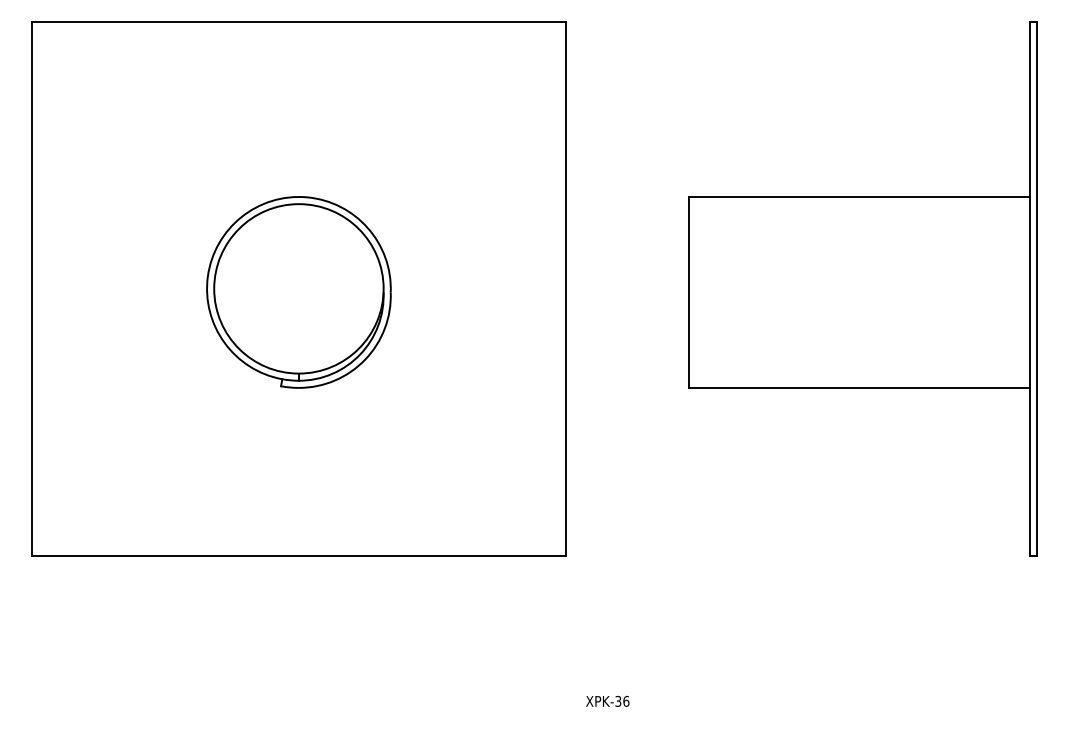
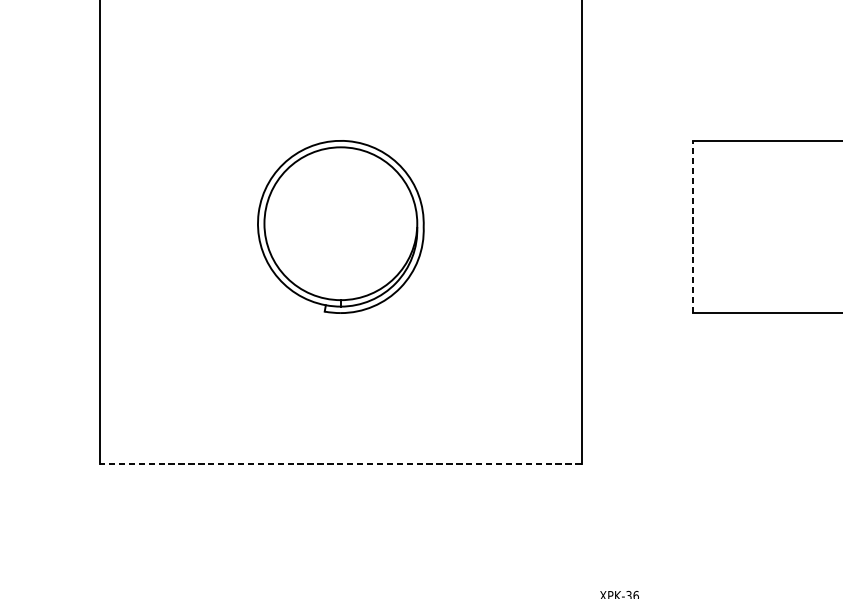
line: (689, 291) -> (693, 226), solid -> dashed
line: (298, 555) -> (340, 464), solid -> dashed

